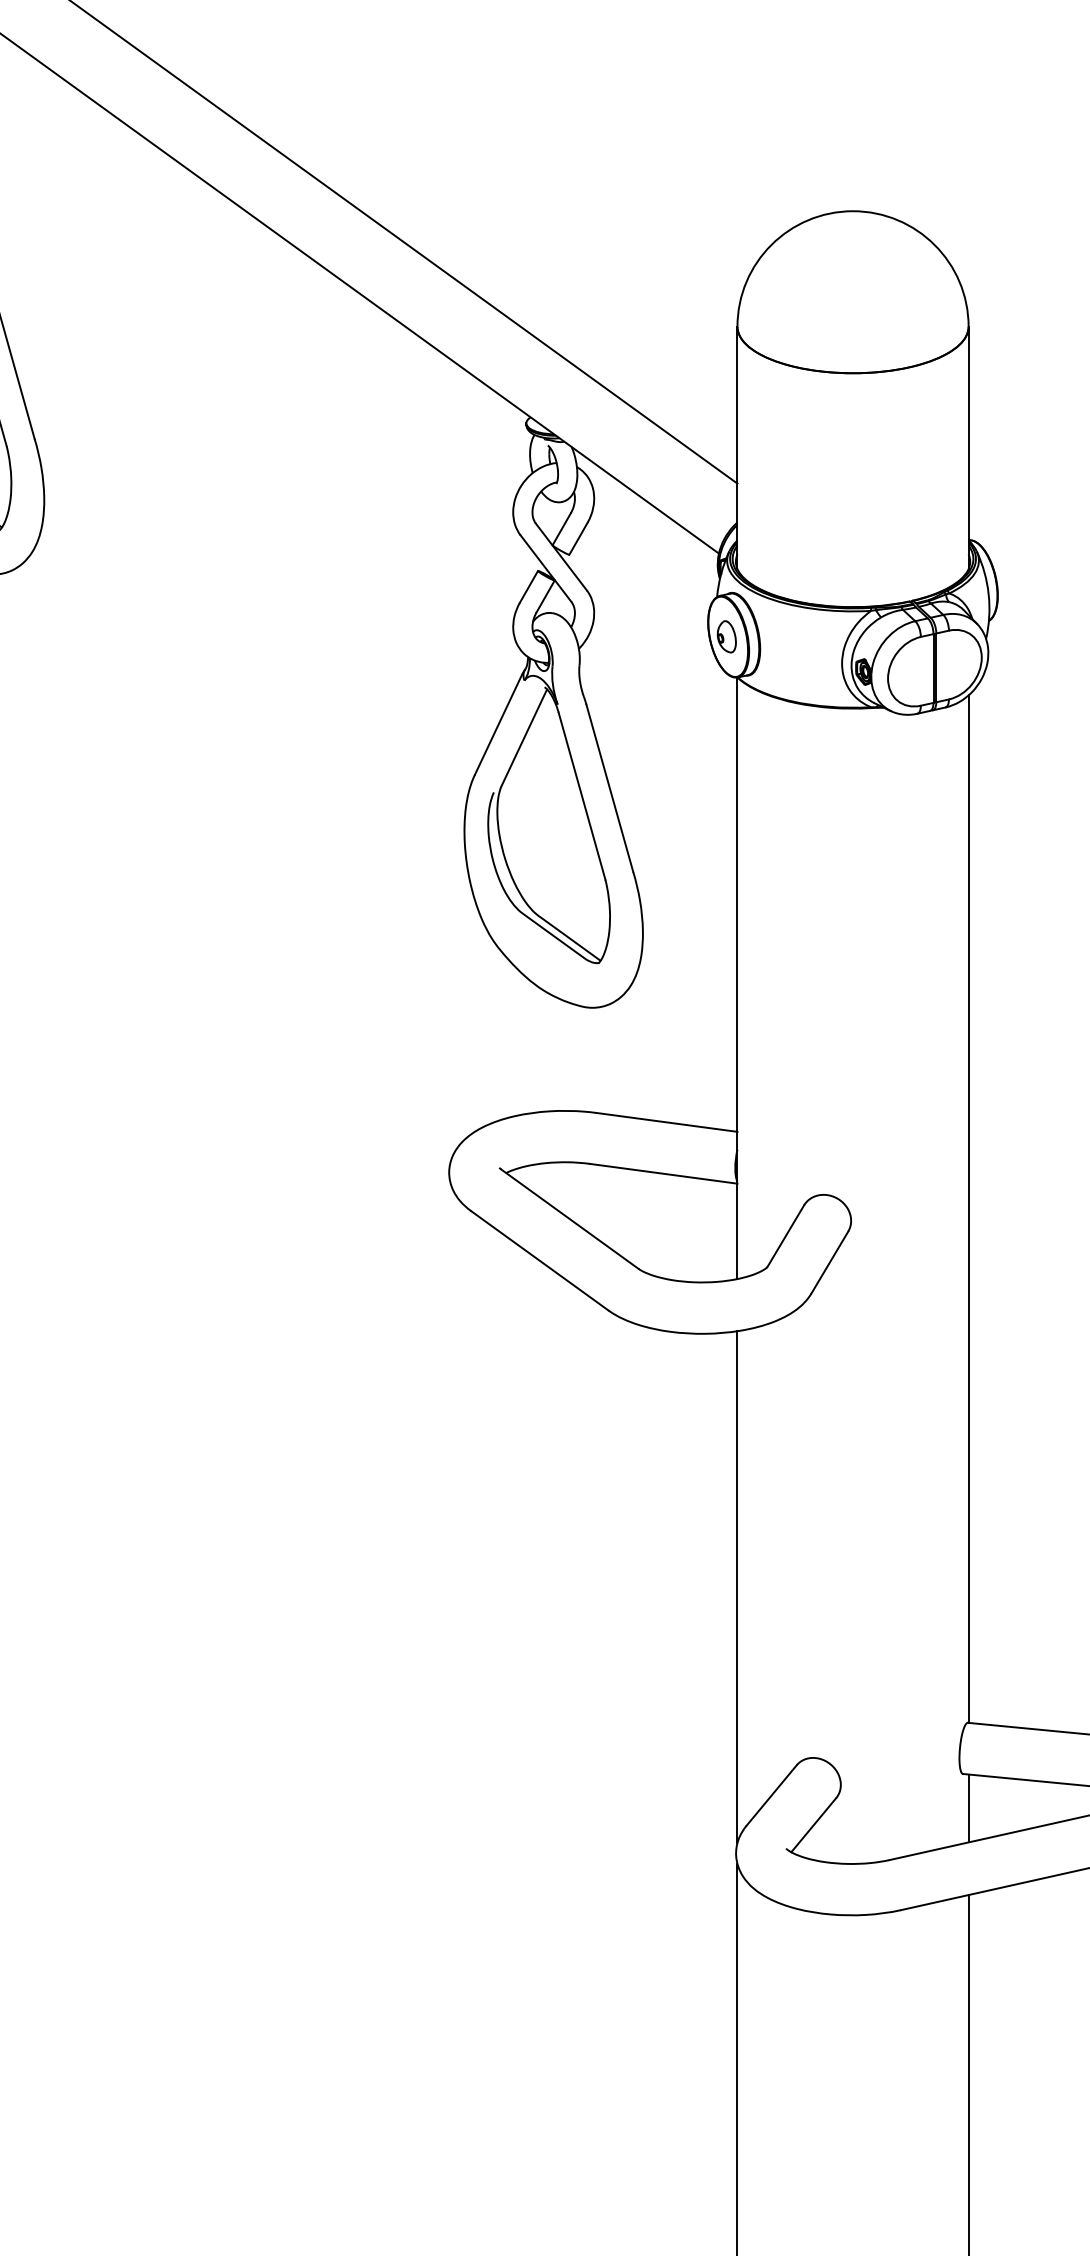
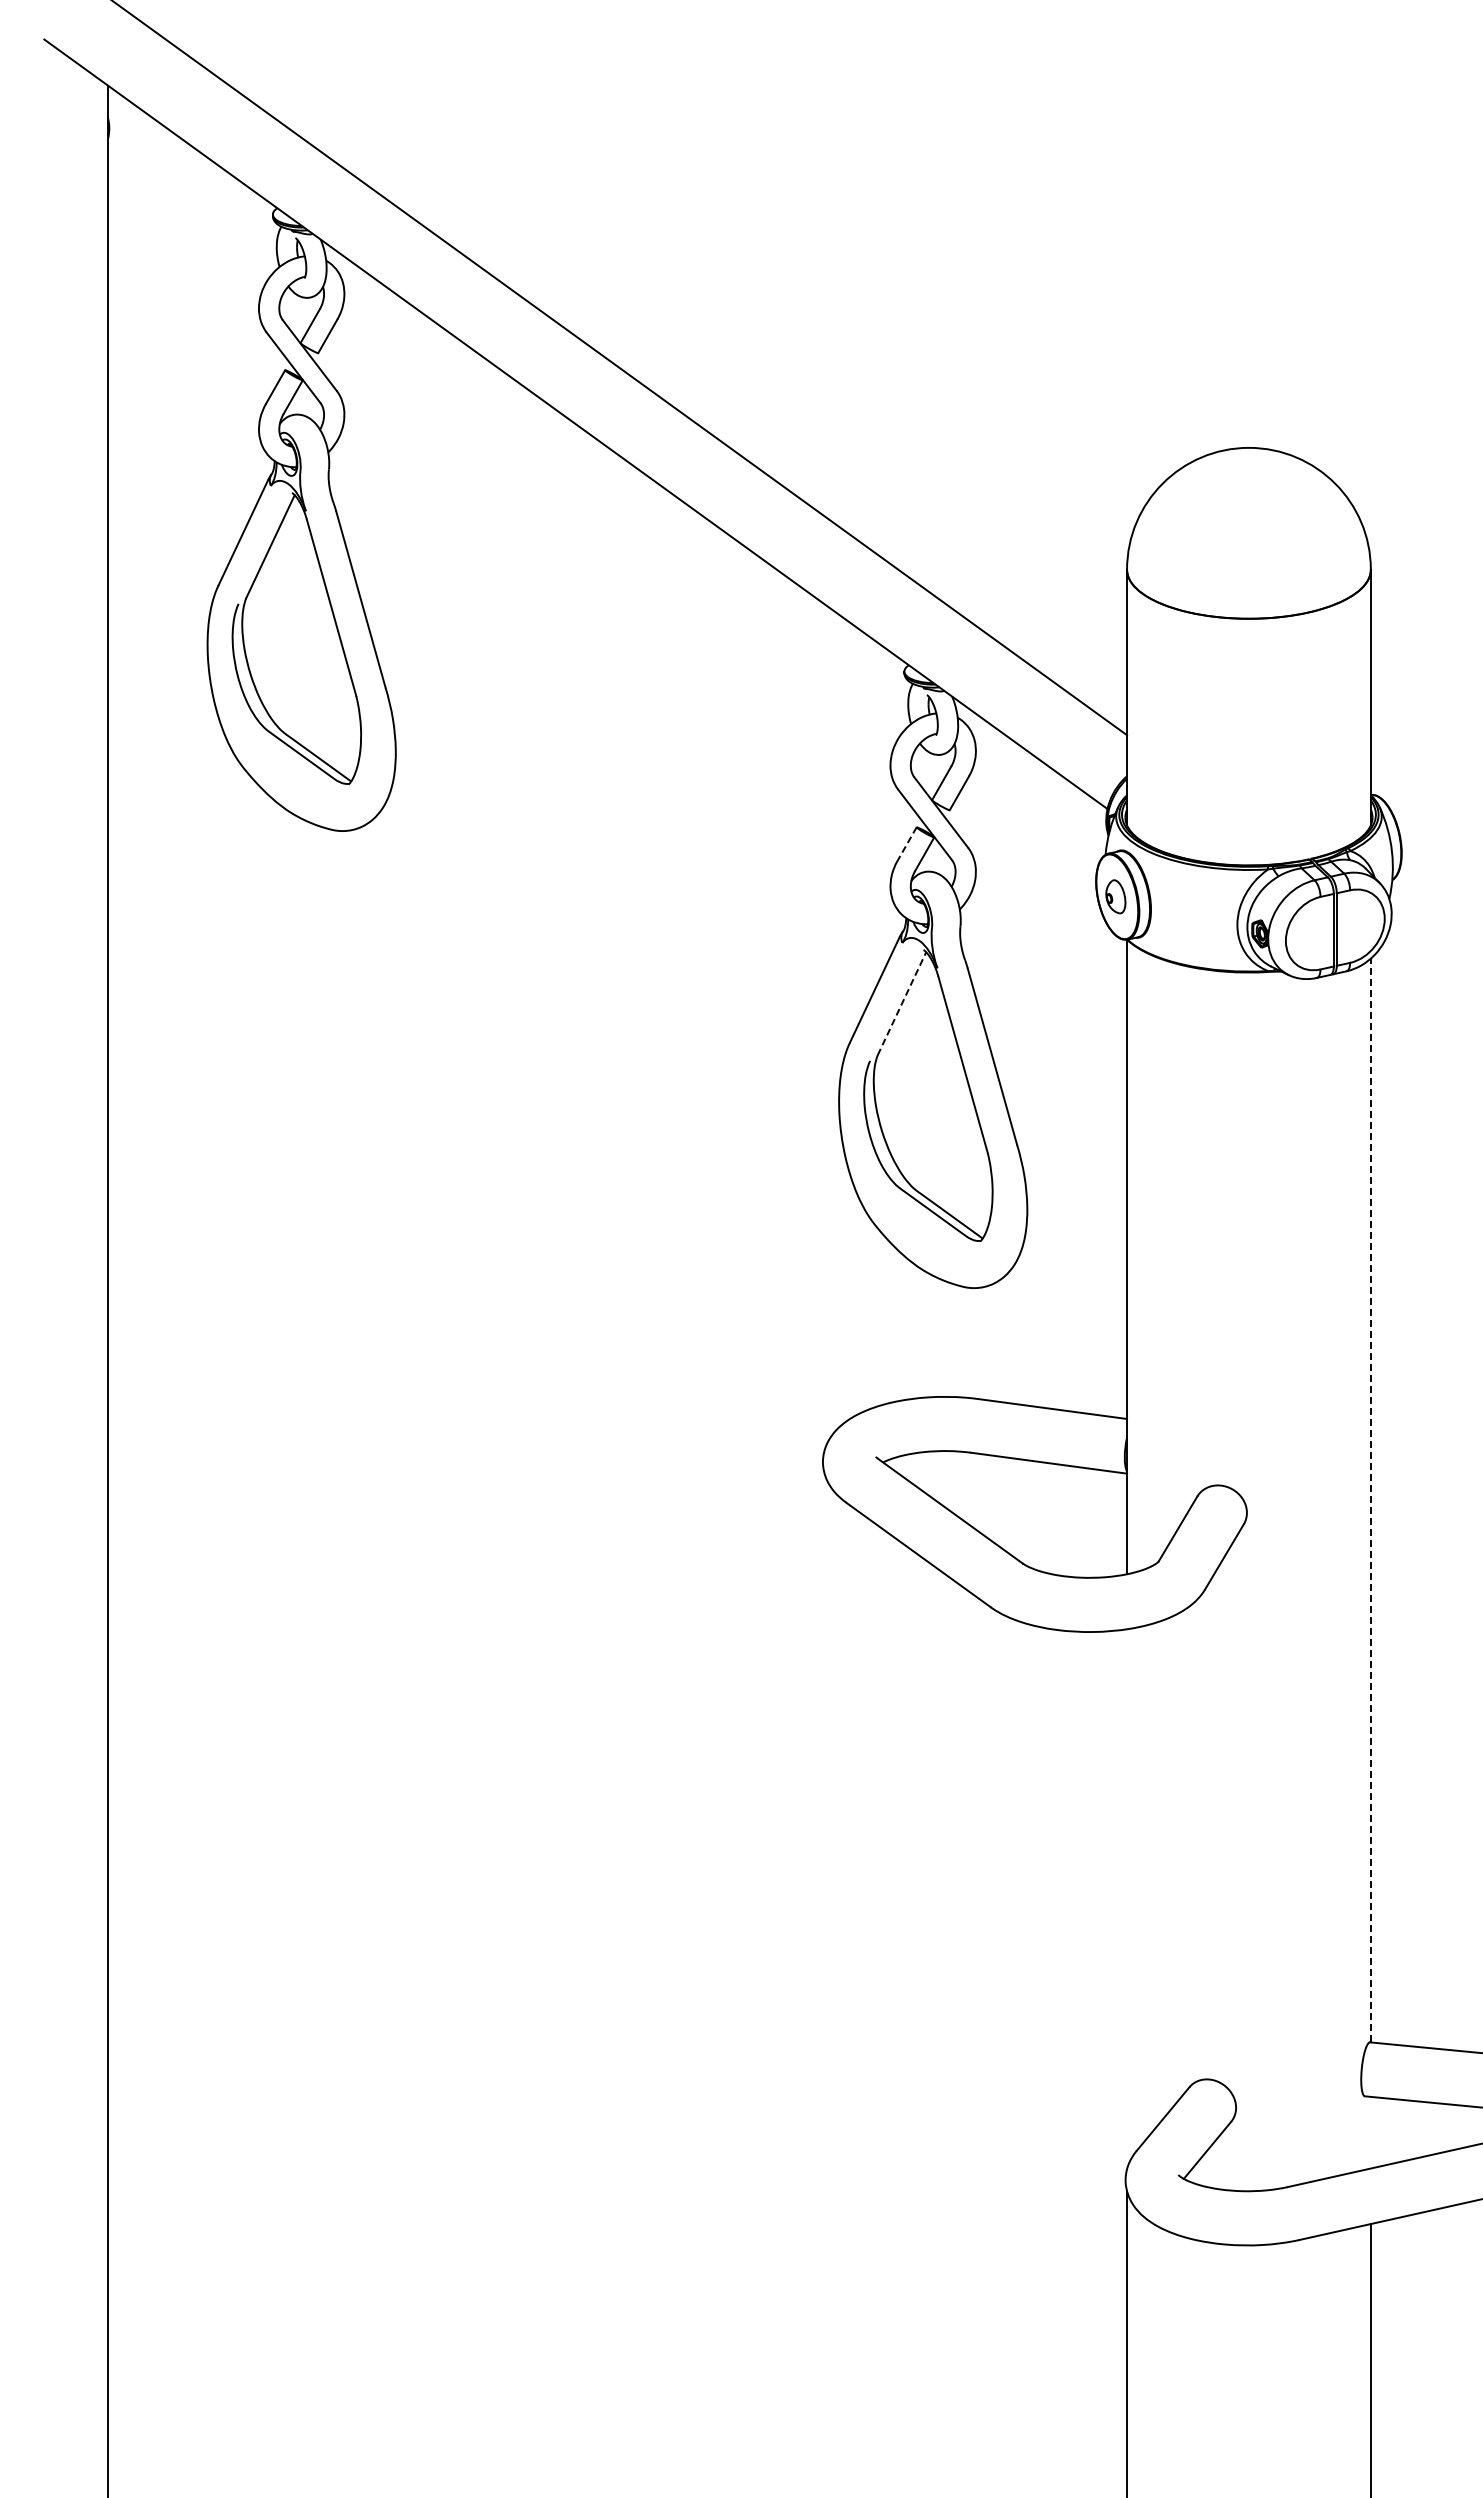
line: (528, 587) -> (906, 844), solid -> dashed
line: (524, 737) -> (902, 1003), solid -> dashed
line: (968, 1209) -> (1370, 1500), solid -> dashed
line: (737, 1587) -> (1127, 1899), removed
line: (968, 1808) -> (1370, 2132), removed

